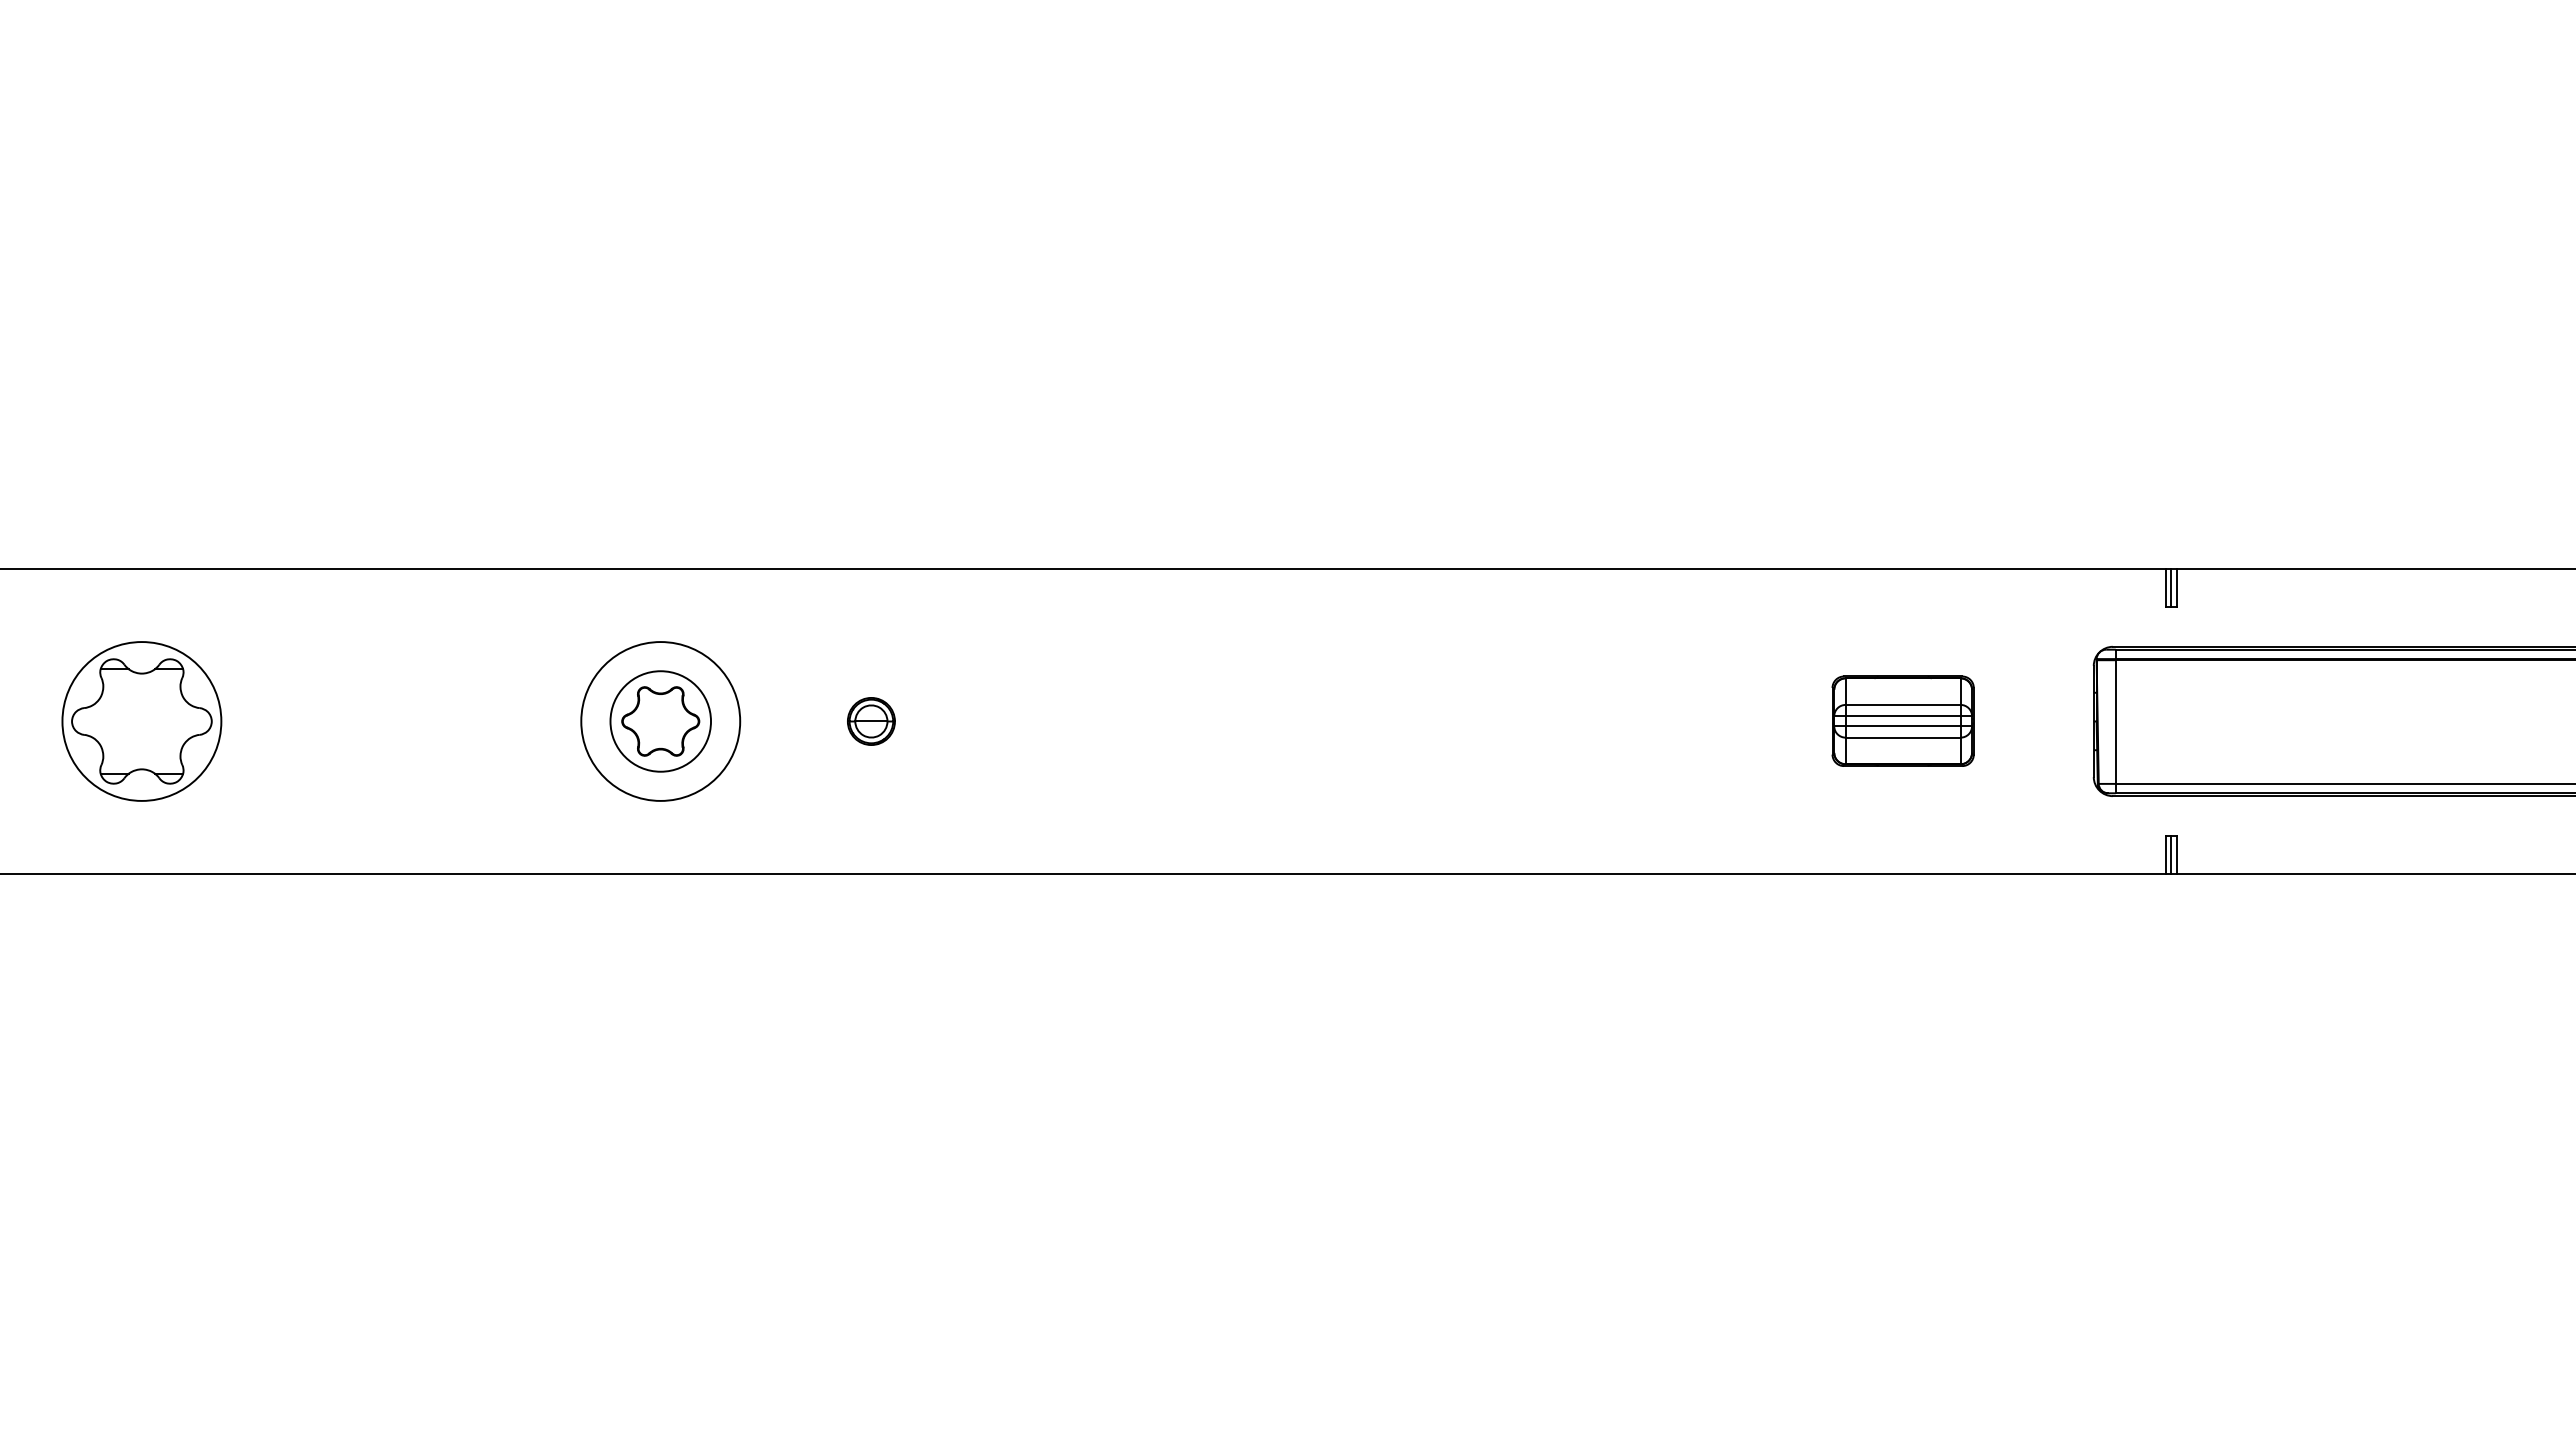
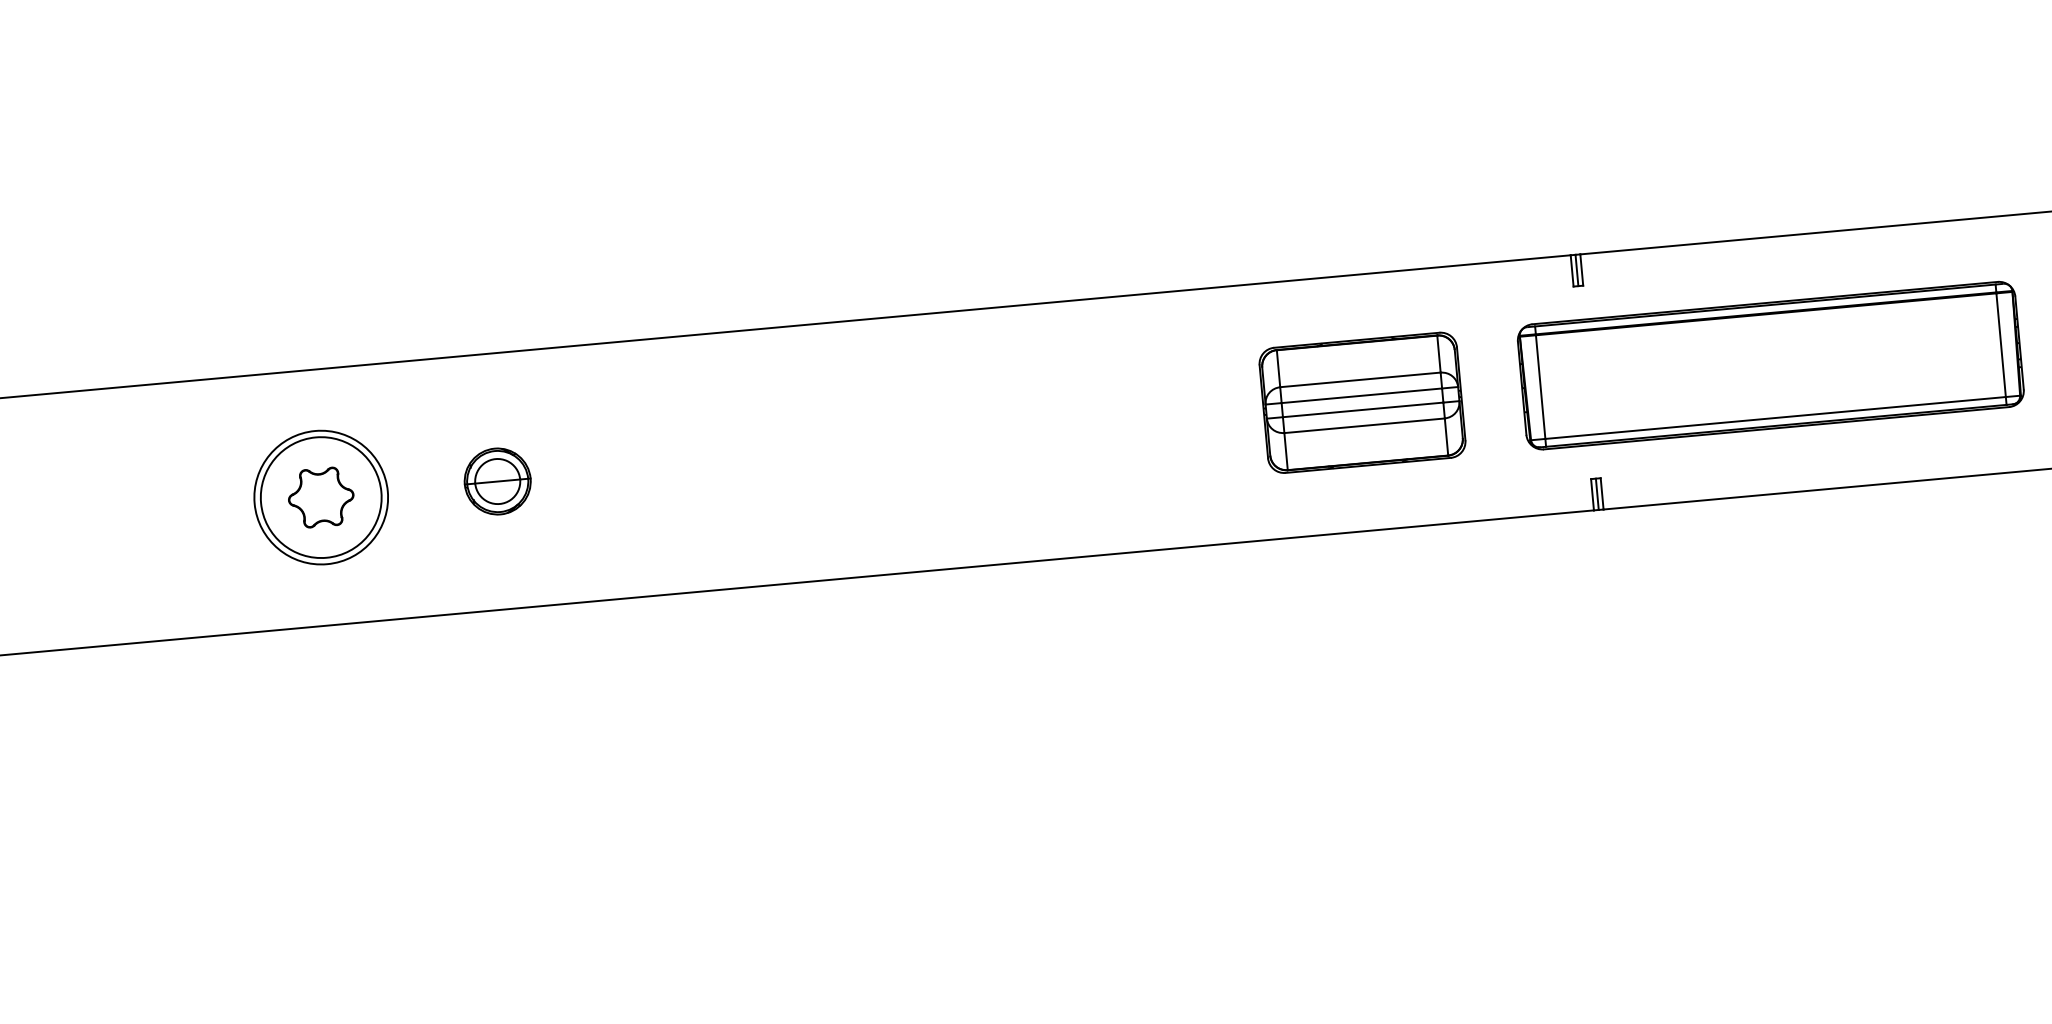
part: (1902, 720) -> (1361, 402), size x1.67
circle: (660, 721) -> (321, 497), size x1.43
part: (871, 721) -> (497, 481), size x1.67

